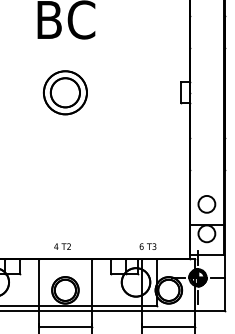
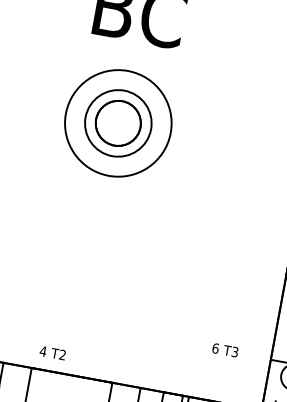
circle: (64, 92) -> (117, 122), size x1.6
text: (62, 246) -> (52, 352), moved
text: (147, 246) -> (224, 349), moved

